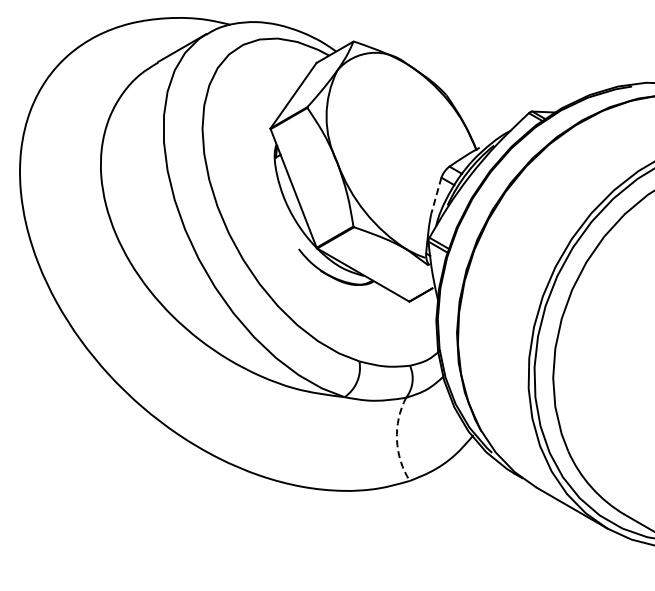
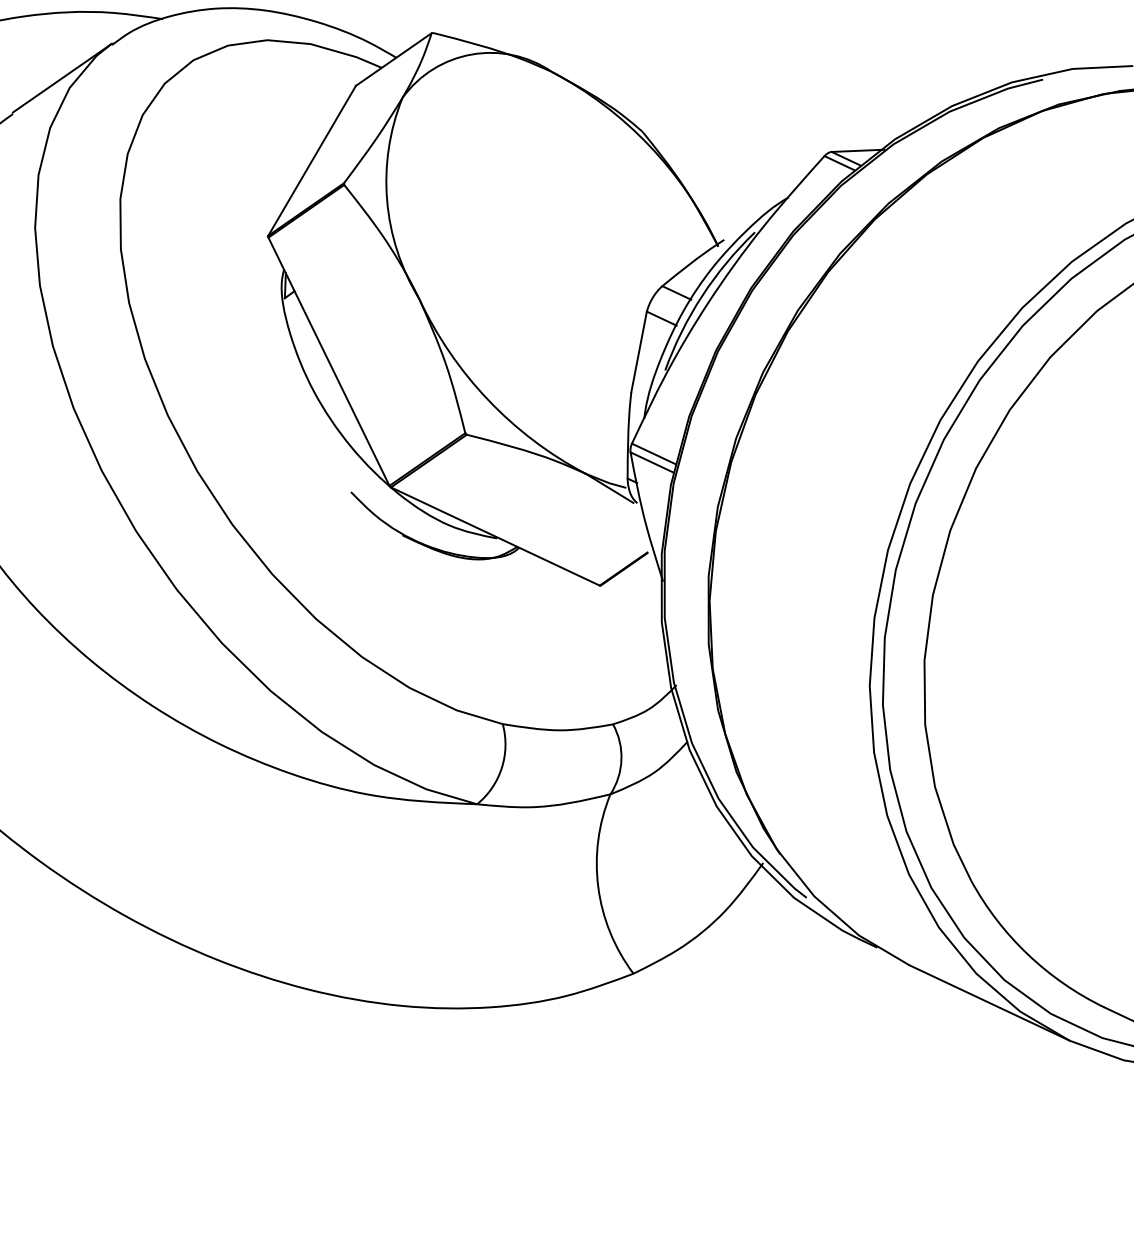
line: (436, 195) -> (639, 351), dashed -> solid
arc: (396, 439) -> (597, 886), dashed -> solid

